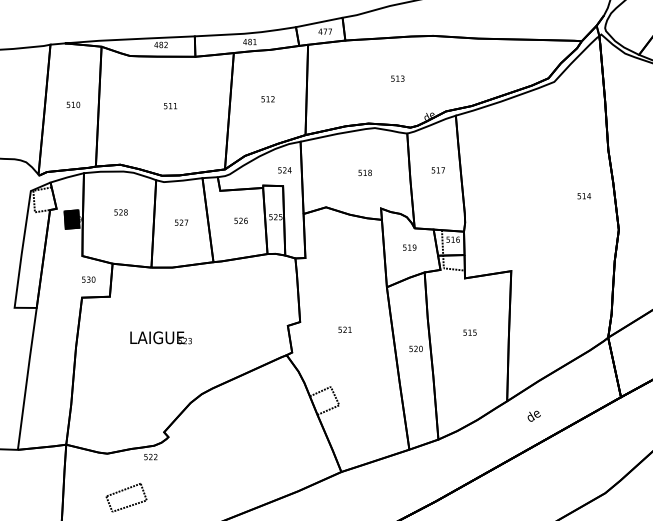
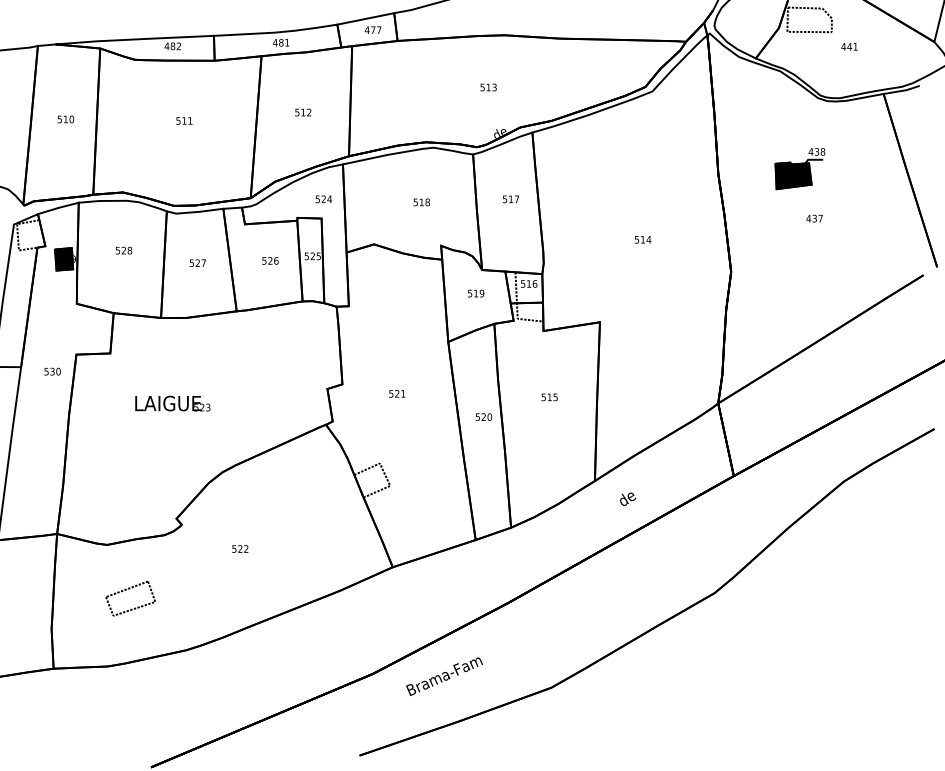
text: (397, 78) -> (488, 87), moved
text: (584, 195) -> (643, 239), moved
text: (88, 279) -> (52, 371), moved
text: (150, 456) -> (240, 548), moved

